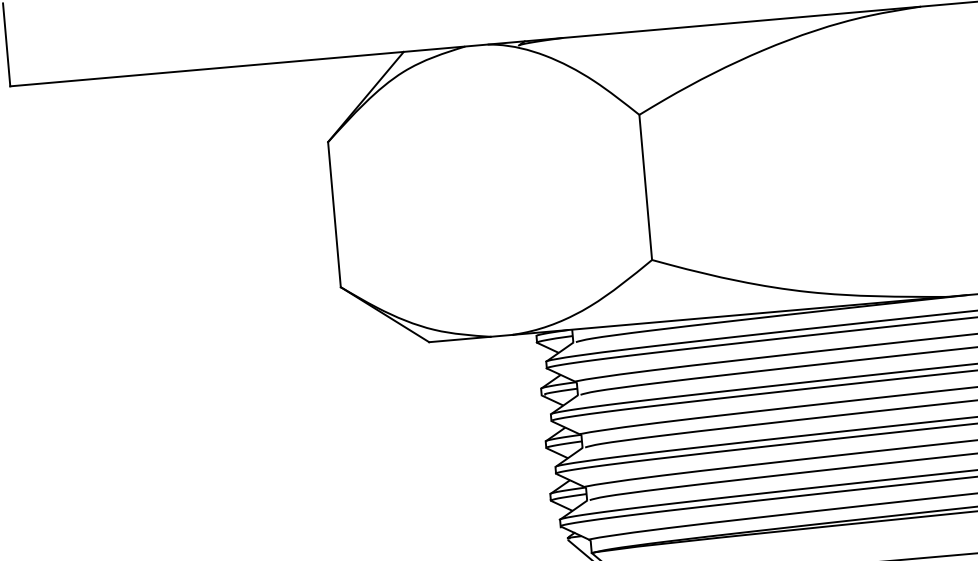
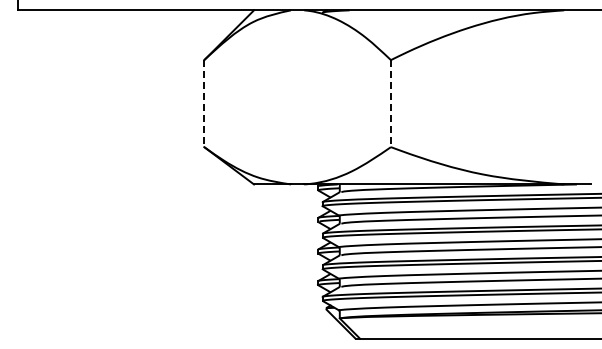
line: (644, 187) -> (390, 103), solid -> dashed
line: (334, 214) -> (204, 103), solid -> dashed

